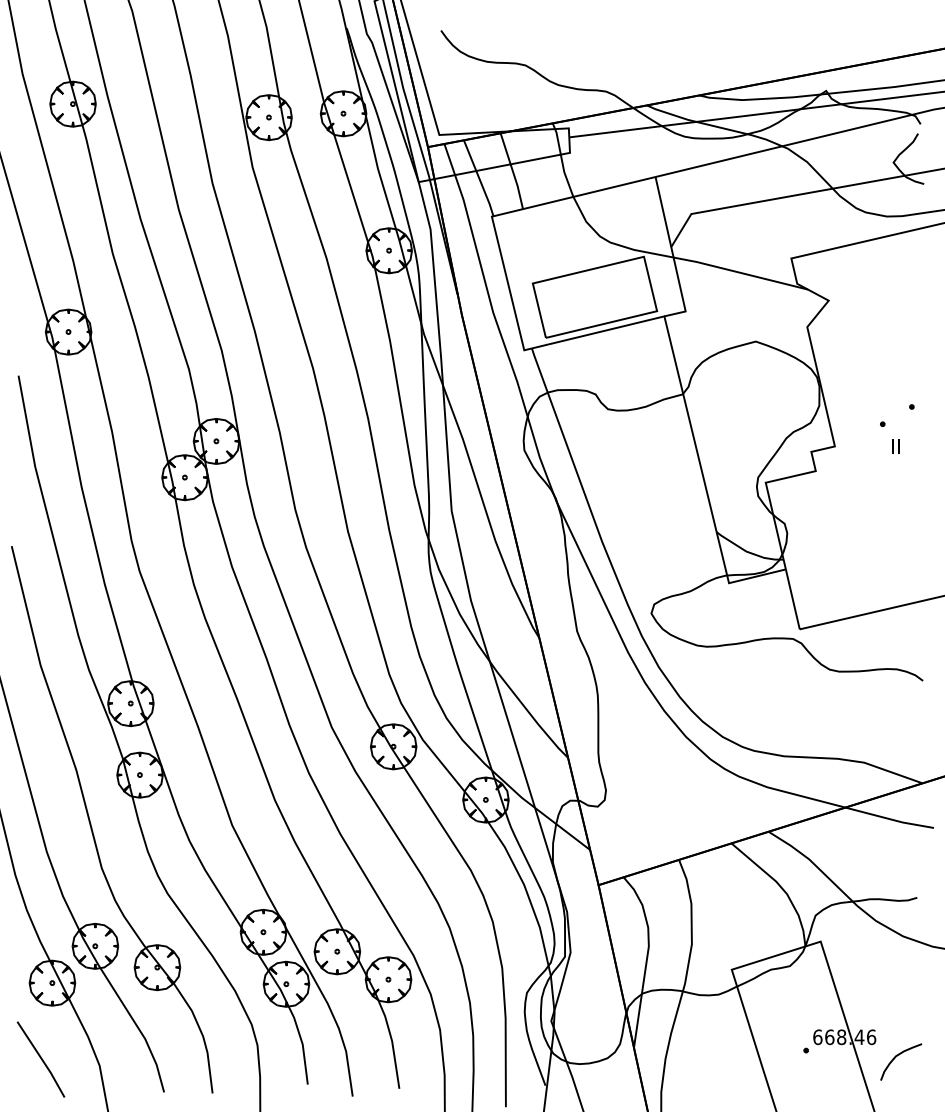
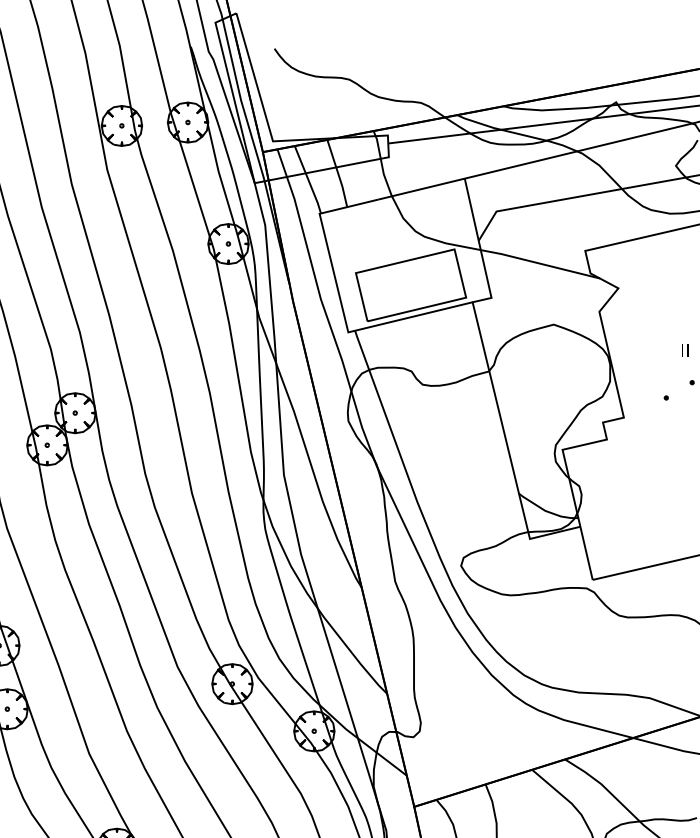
text: (895, 446) -> (684, 350), moved

